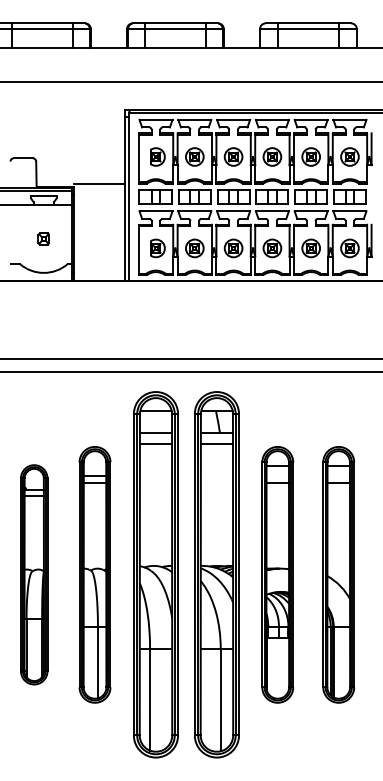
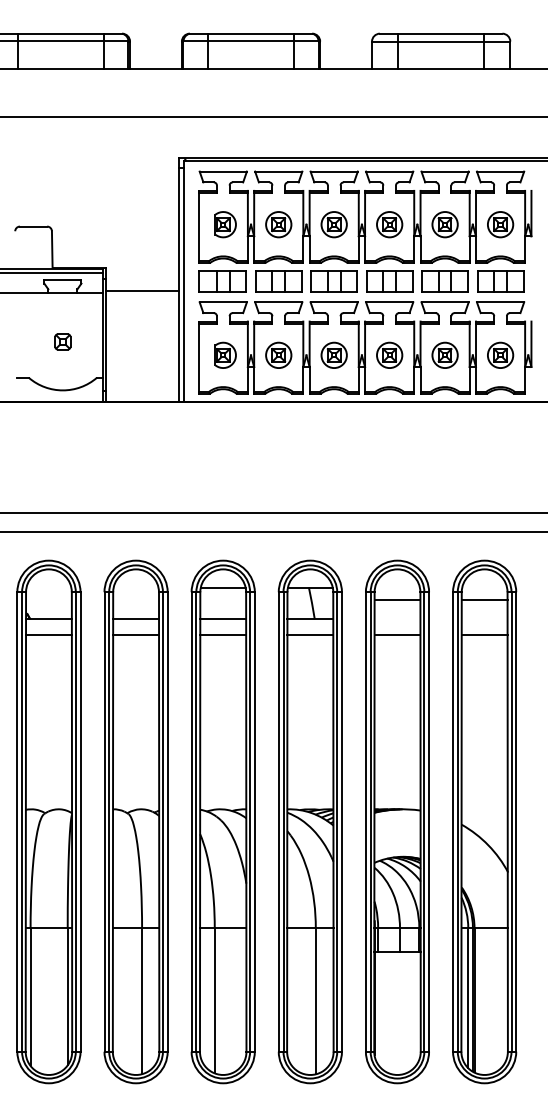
line: (99, 183) -> (142, 291), moved
part: (34, 574) -> (49, 821), size x1.67
part: (94, 574) -> (135, 821), size x1.43
part: (277, 574) -> (396, 821), size x1.43
part: (338, 574) -> (484, 821), size x1.43

